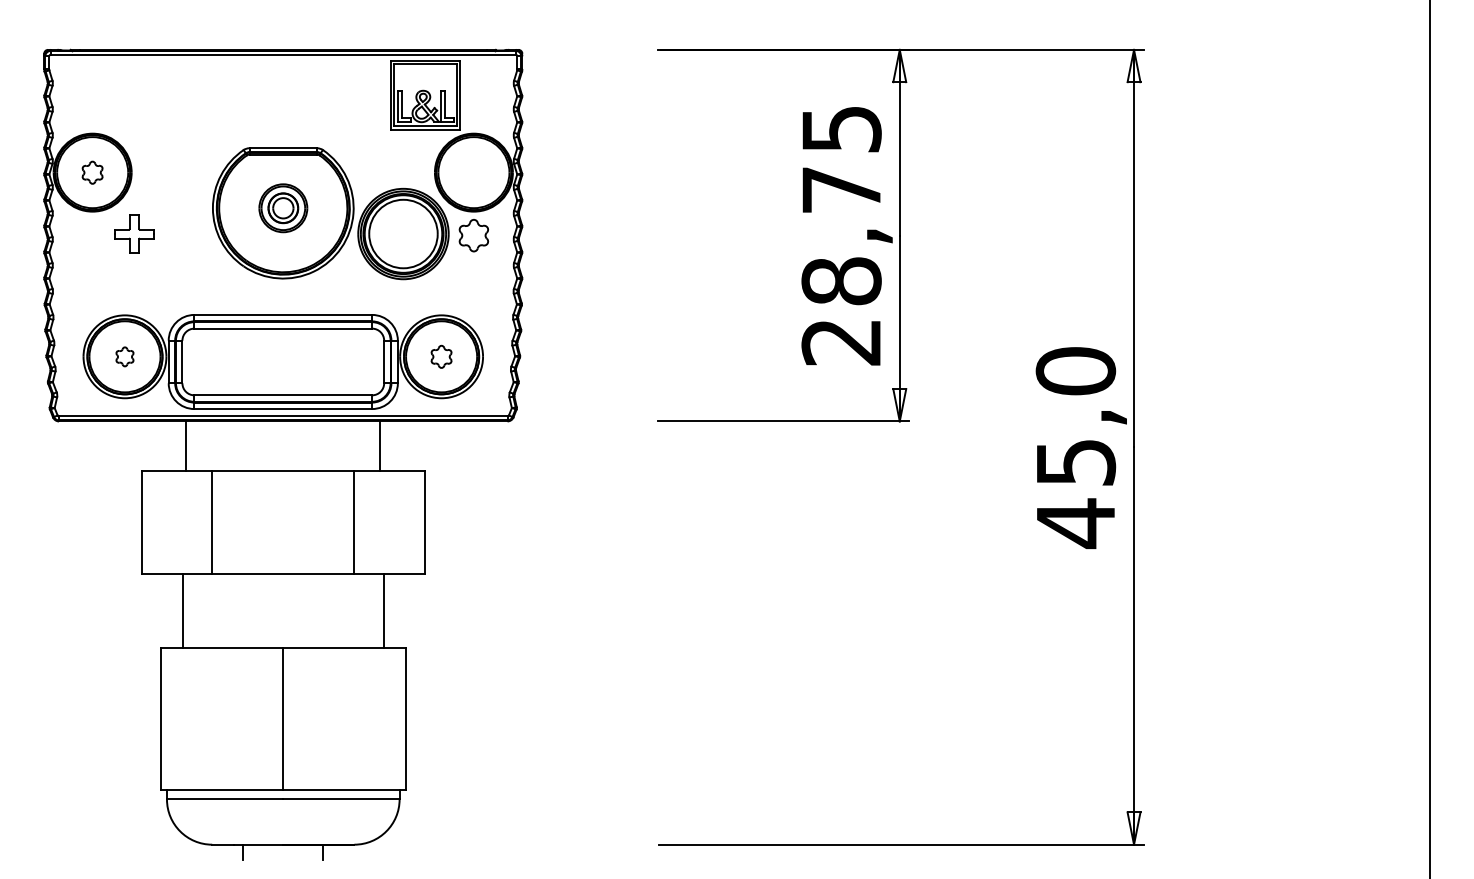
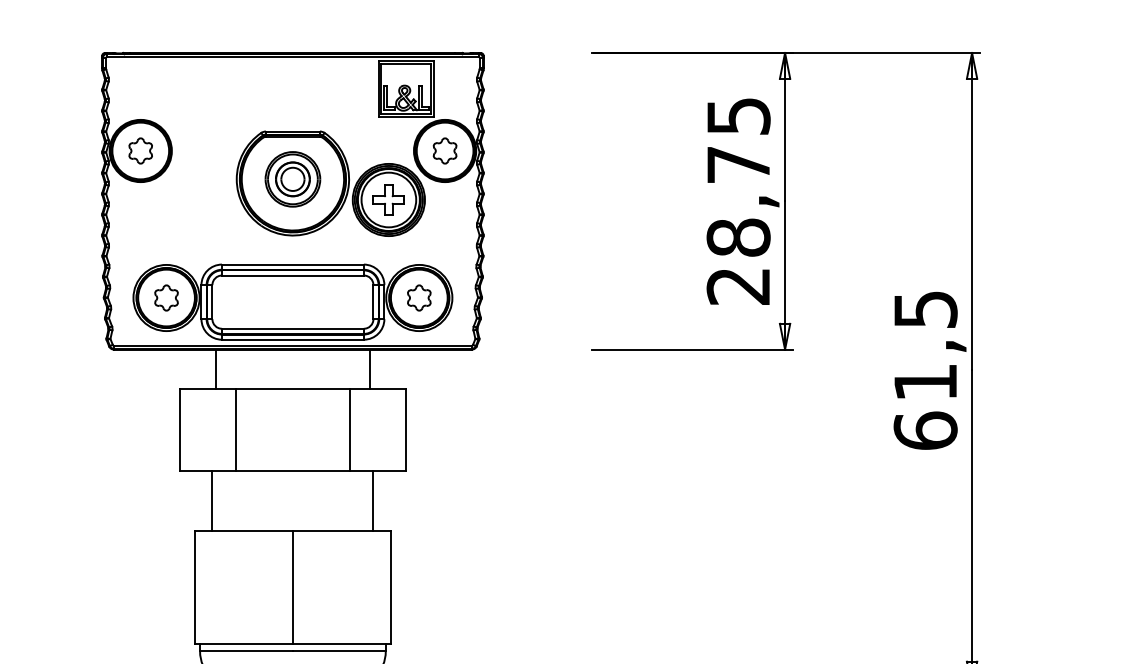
part: (92, 172) -> (140, 150), size x1.43
part: (283, 208) -> (293, 179), size x1.43
part: (134, 233) -> (388, 199), moved
part: (473, 235) -> (444, 150), moved
part: (124, 356) -> (166, 297), size x1.67
part: (441, 356) -> (419, 297), size x1.43
text: (1075, 448) -> (925, 371), 45,0 -> 61,5

